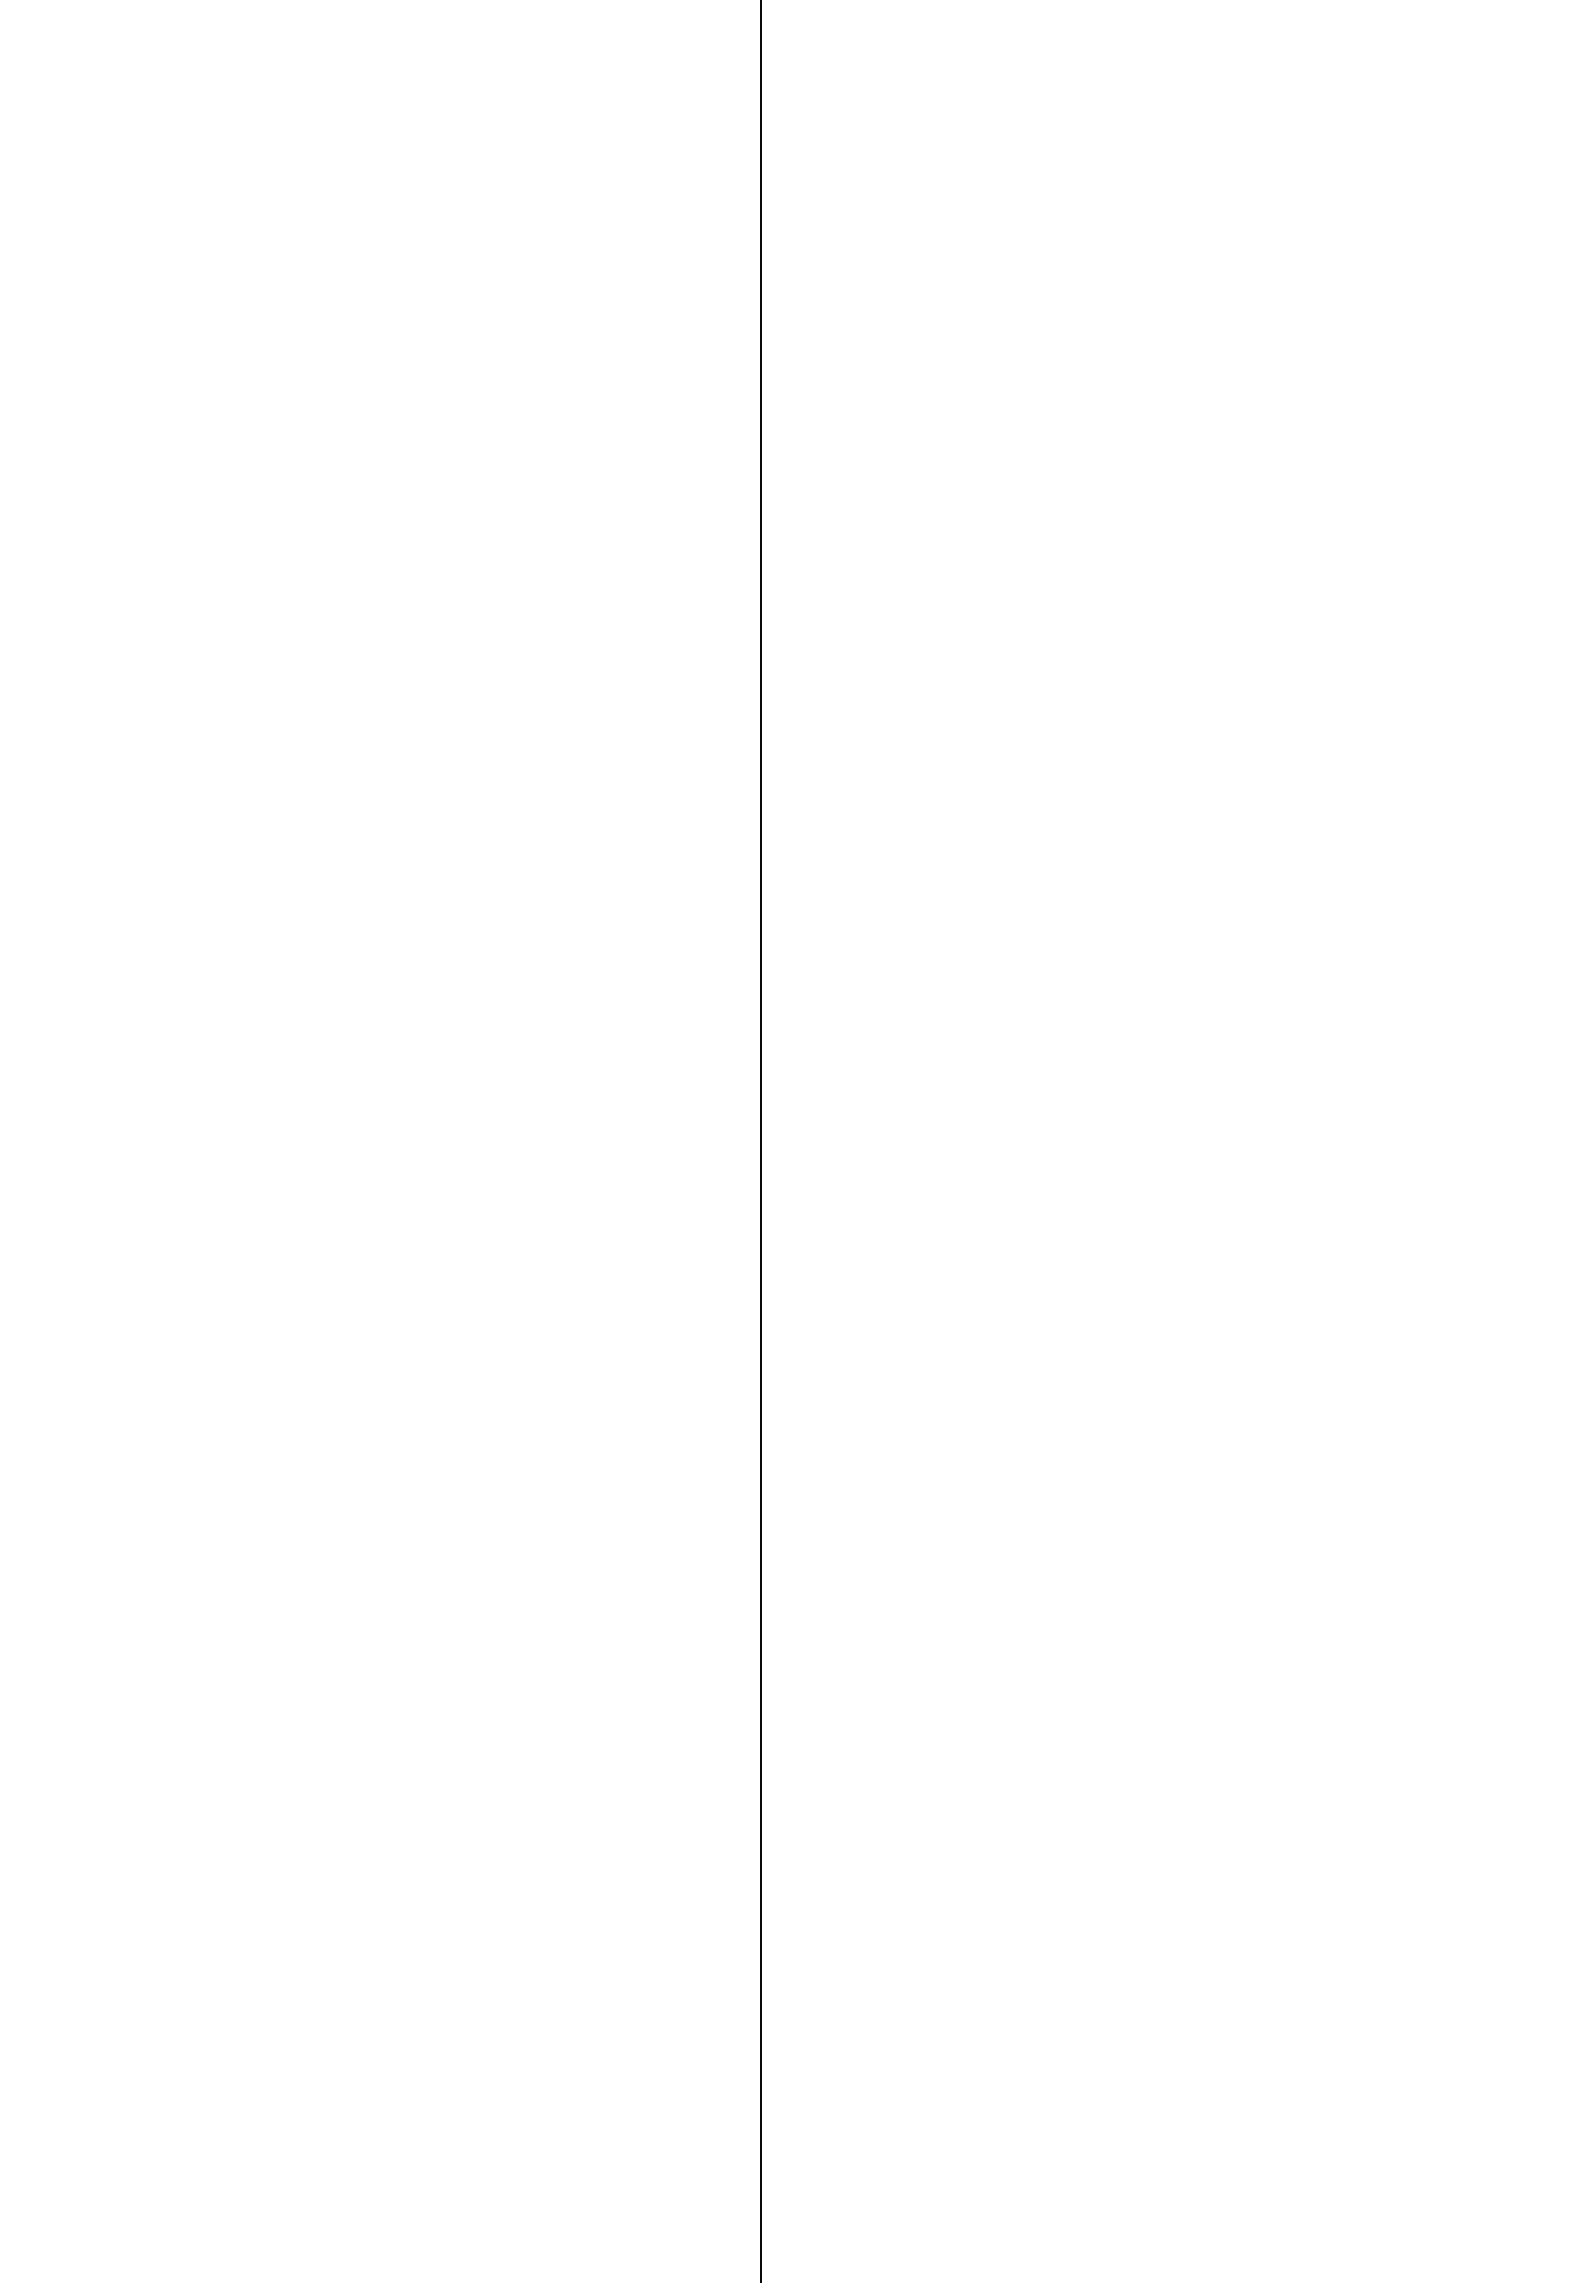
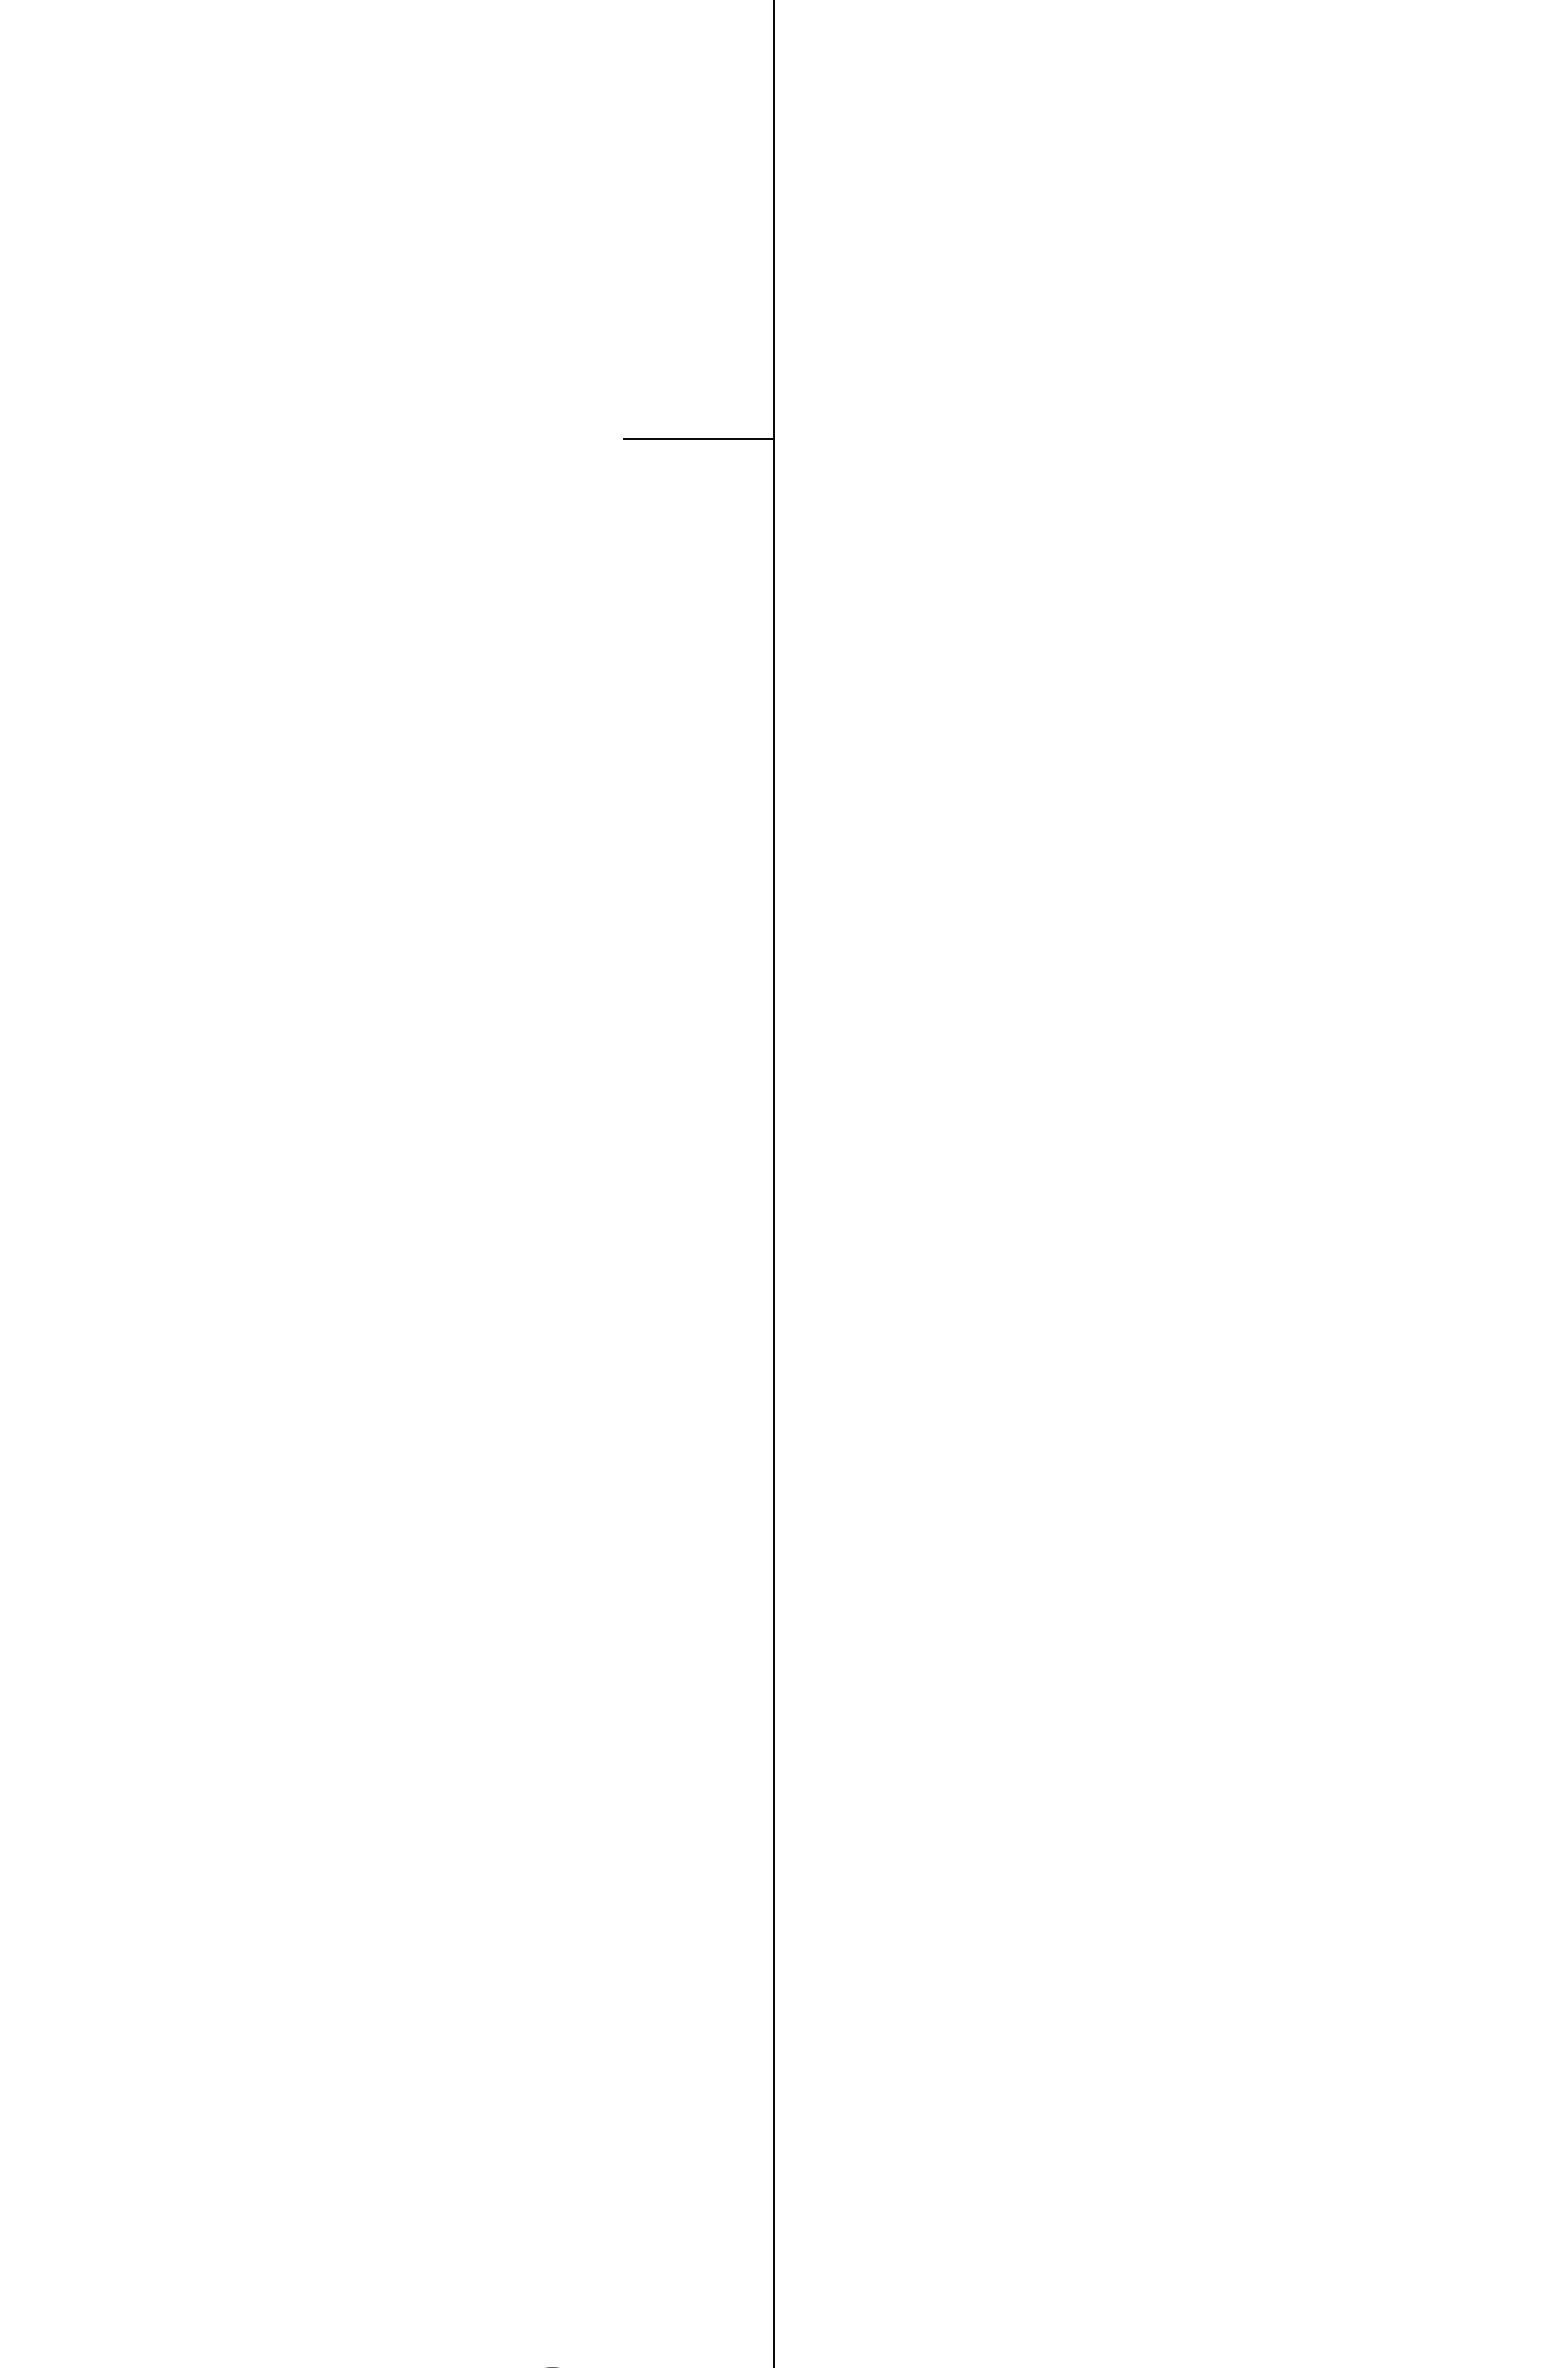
line: (697, 701) -> (698, 438), added

